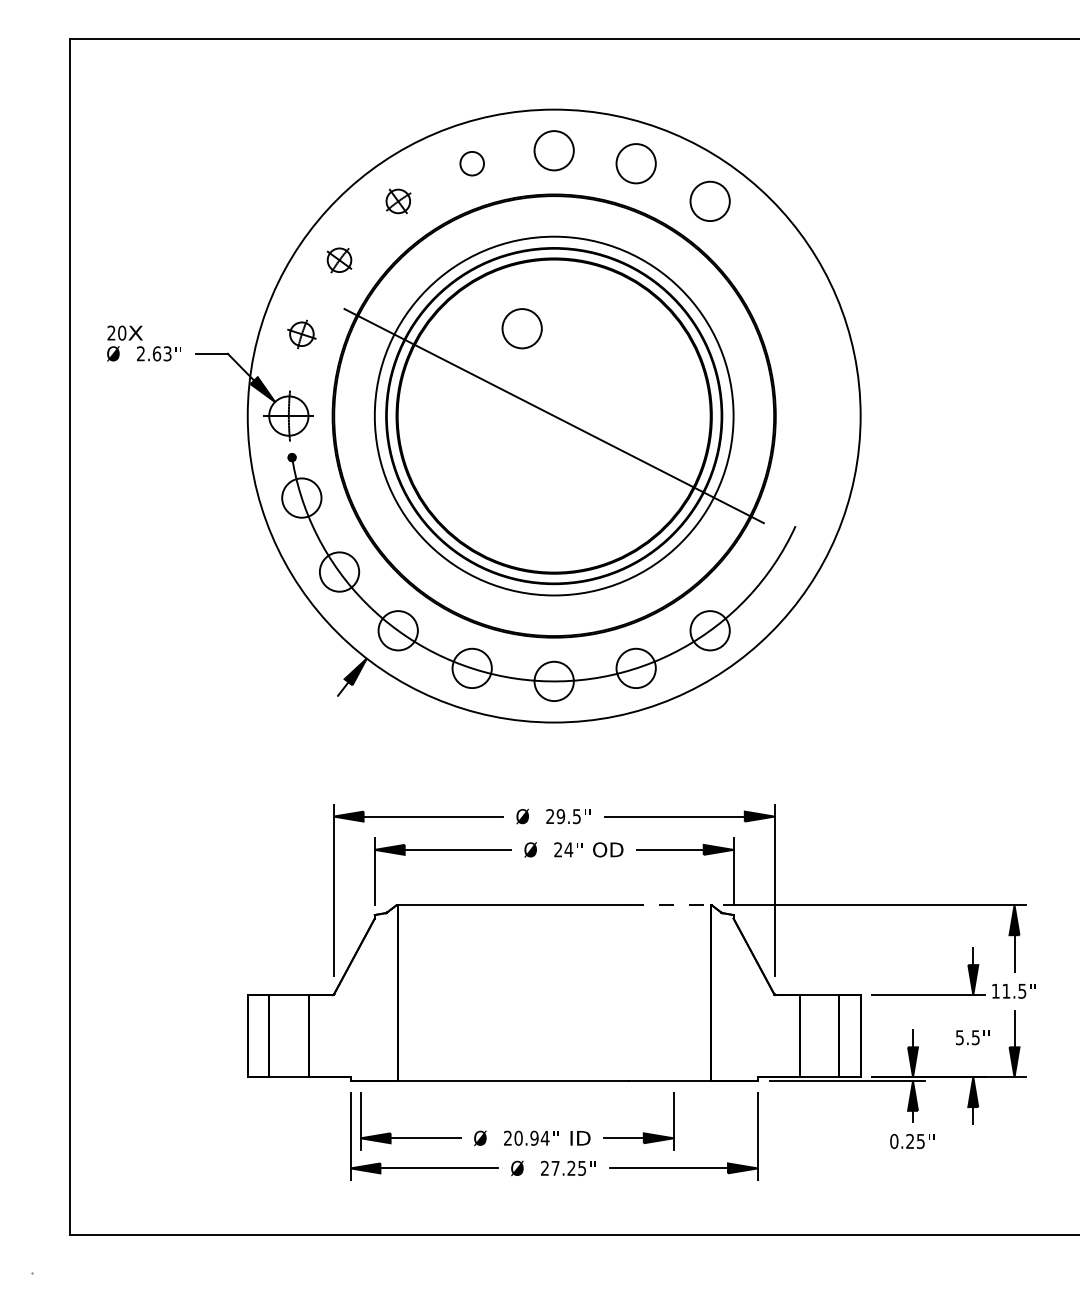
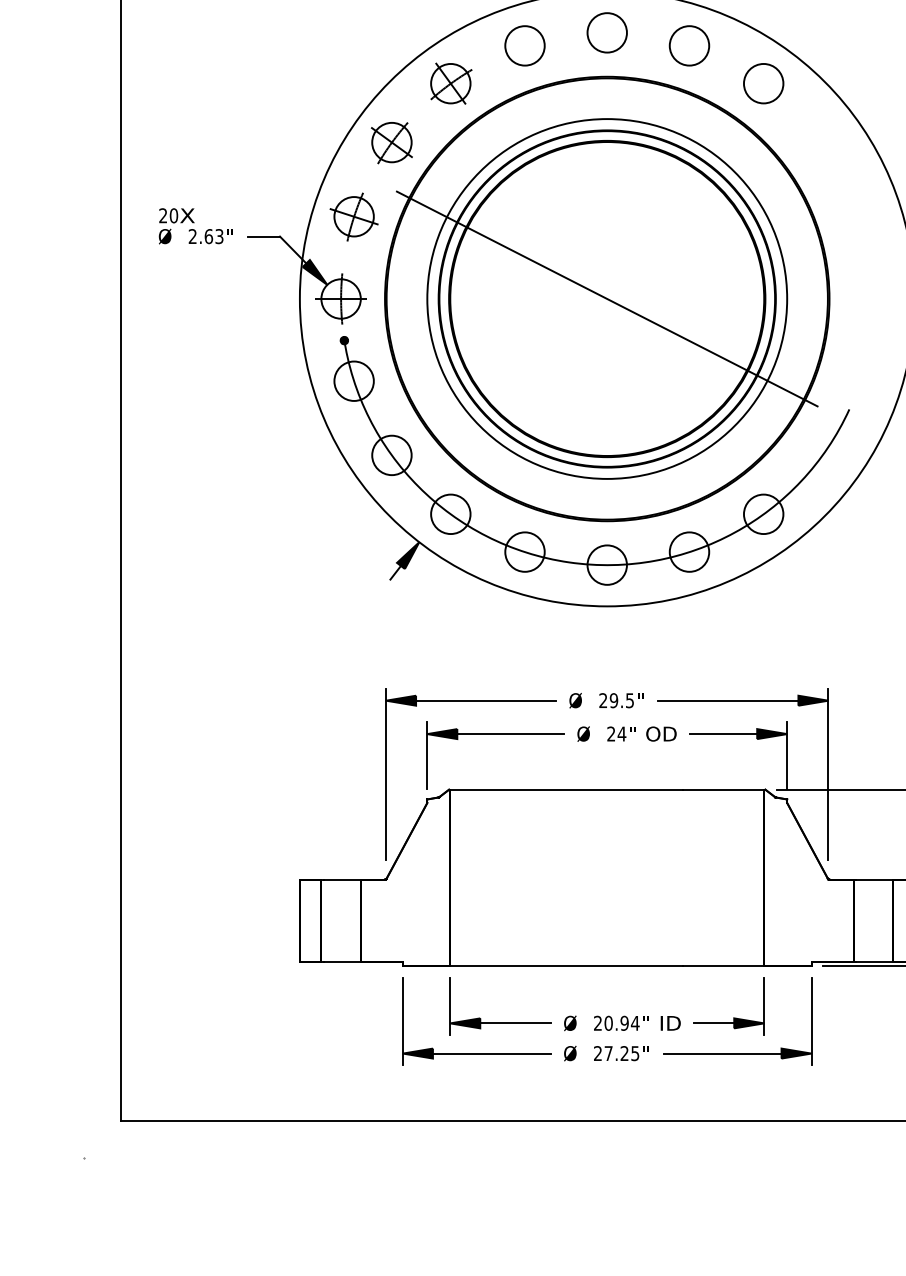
circle: (471, 163) -> (524, 45), size x1.67
part: (398, 201) -> (451, 83), size x1.67
part: (339, 260) -> (391, 142), size x1.67
circle: (521, 328) -> (574, 211), removed
part: (301, 334) -> (353, 217), size x1.67
line: (669, 905) -> (722, 789), dashed -> solid
part: (518, 1130) -> (608, 1015), moved

